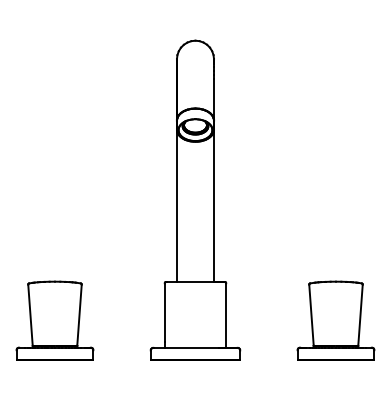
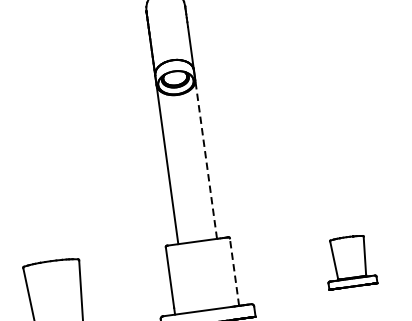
line: (214, 201) -> (206, 154), solid -> dashed
line: (226, 315) -> (234, 271), solid -> dashed
part: (335, 320) -> (349, 261), size x0.6

